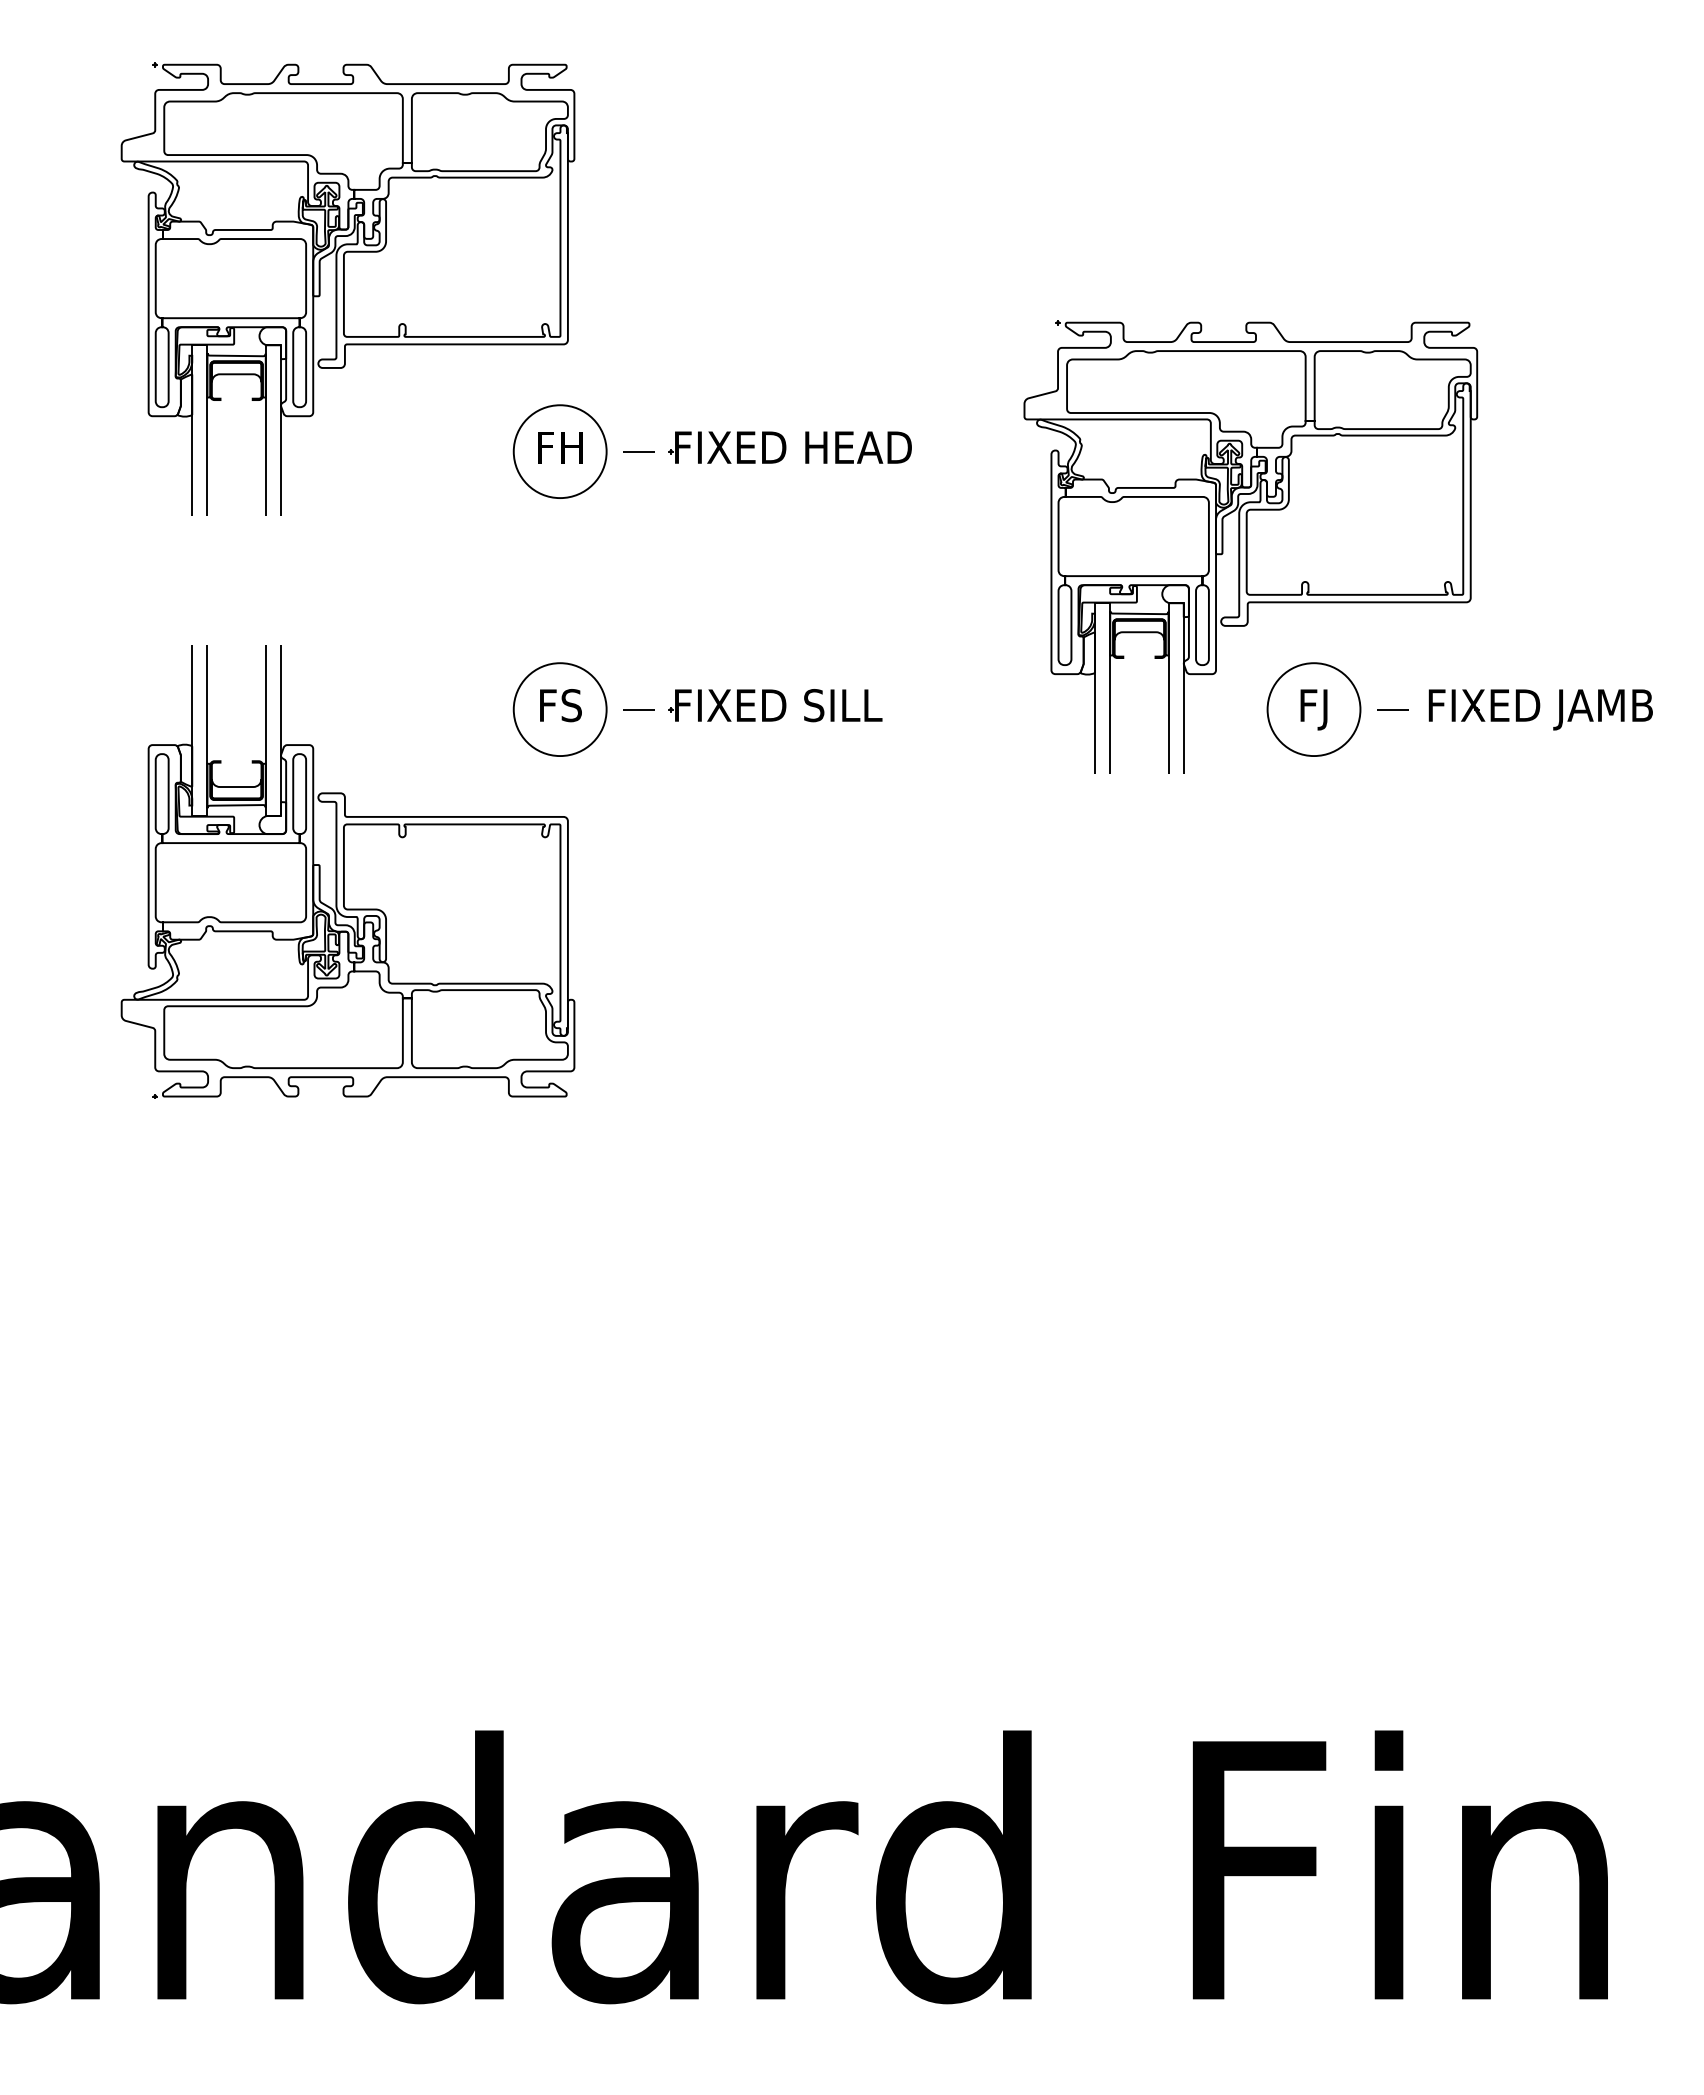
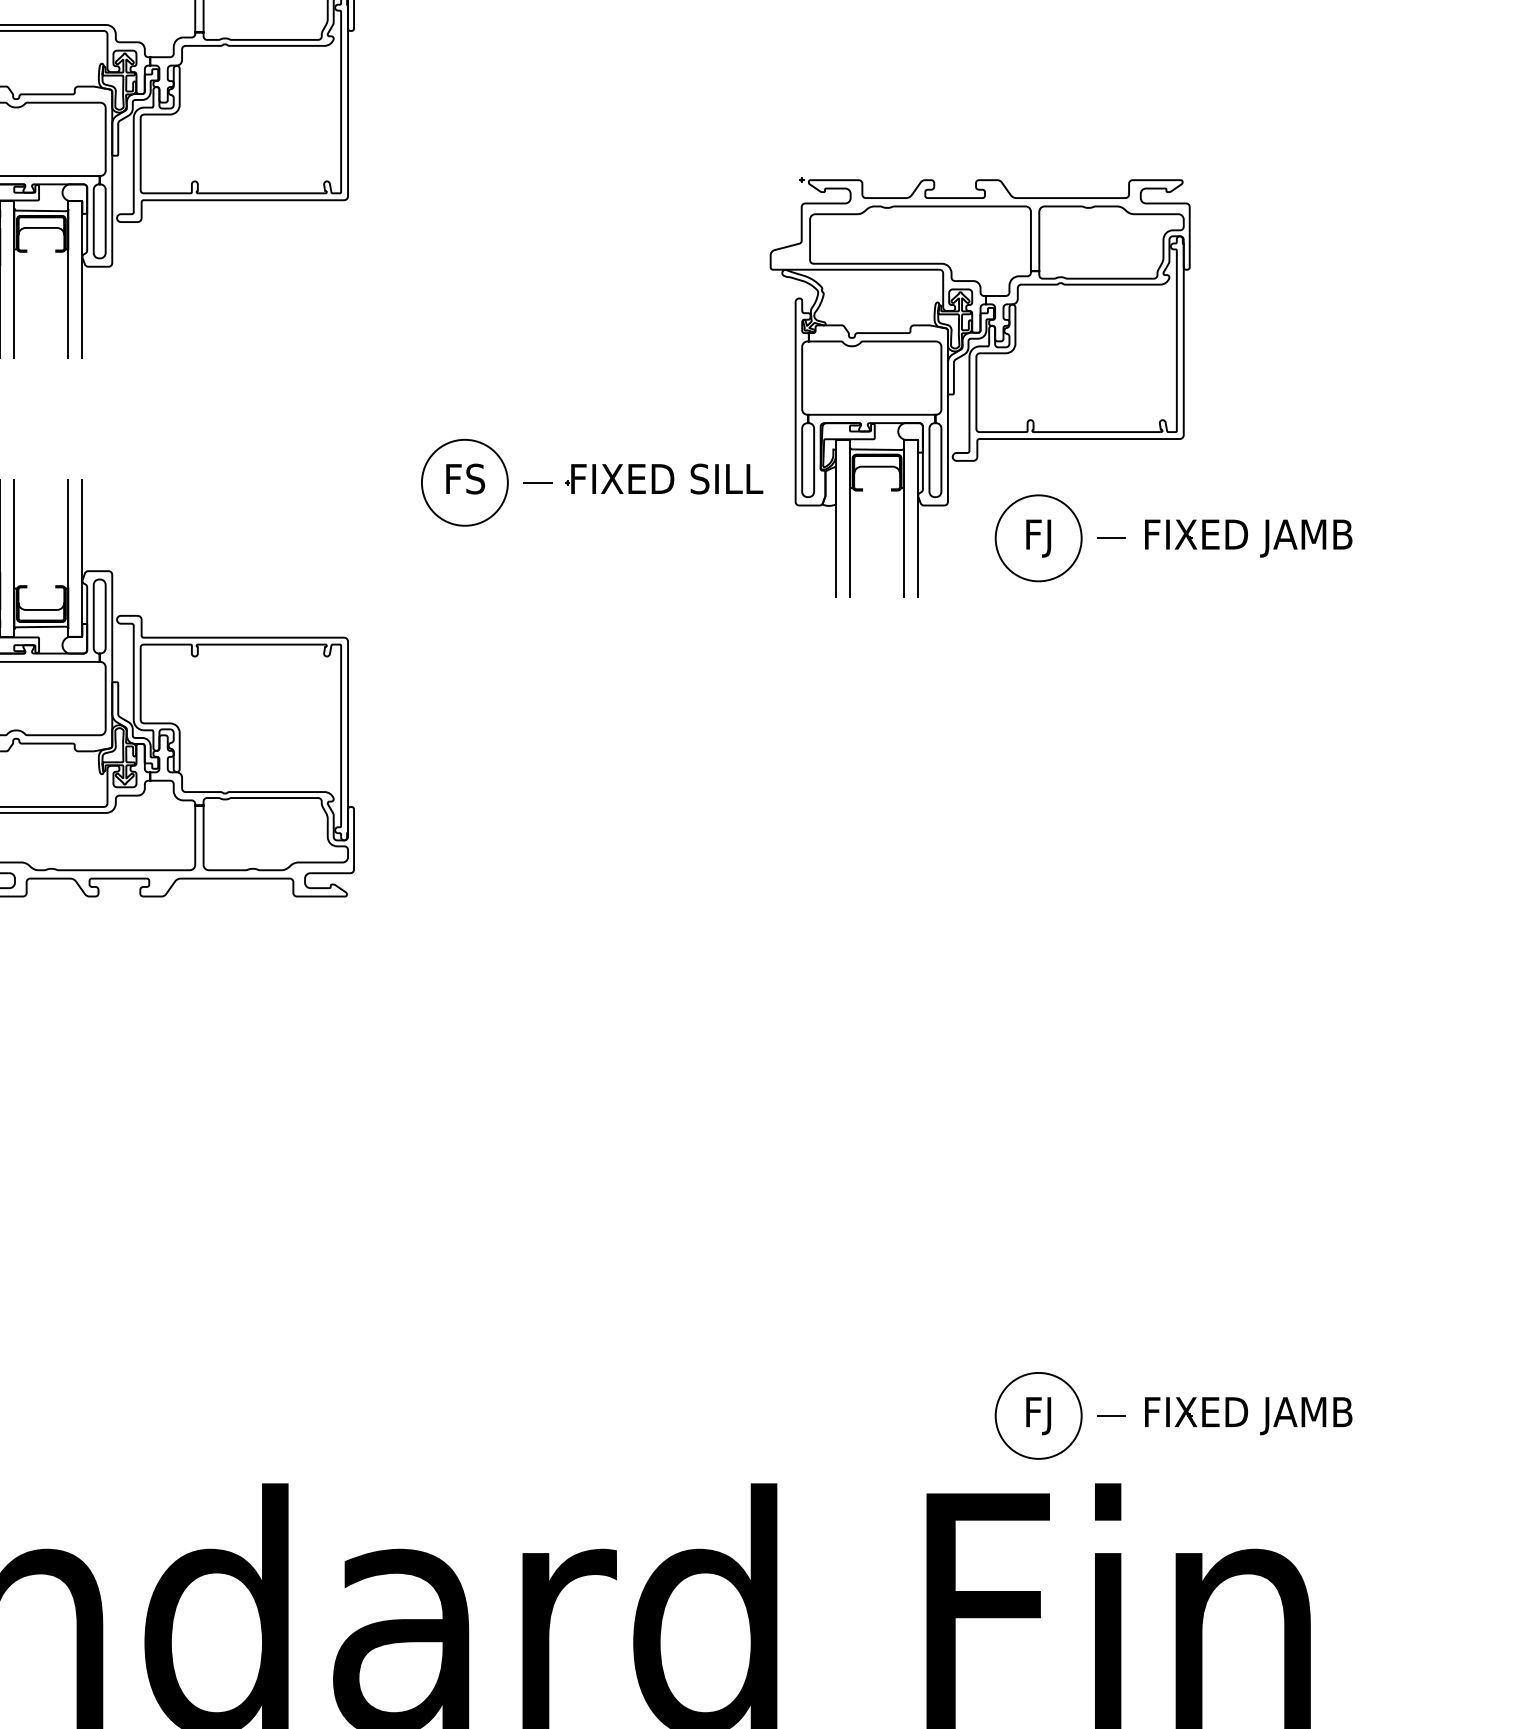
part: (711, 451) -> (480, 299), removed
part: (697, 709) -> (592, 482), moved
part: (1459, 1657) -> (1173, 1415), added

